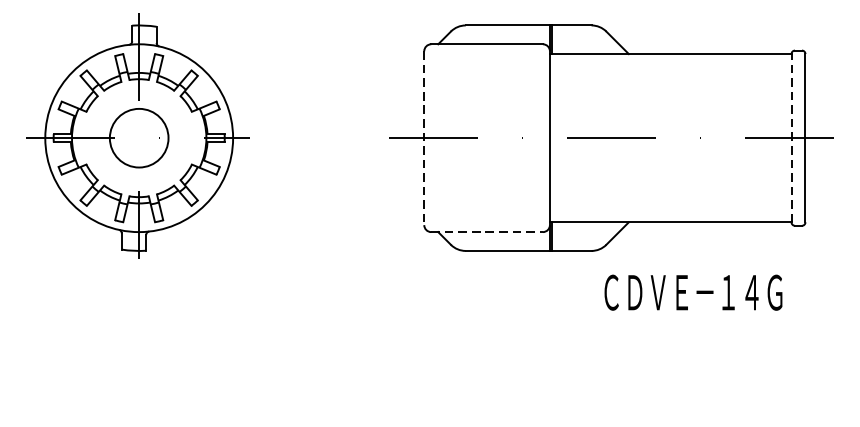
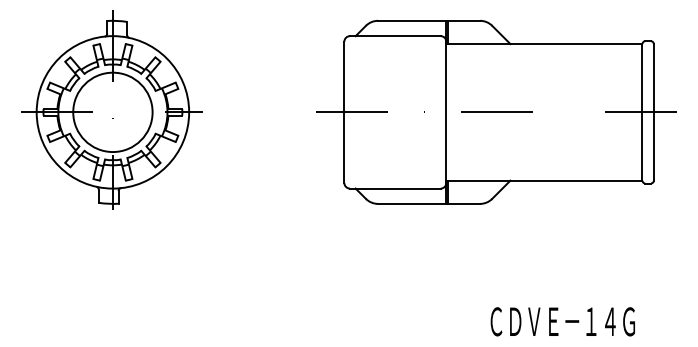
line: (791, 137) -> (642, 111), dashed -> solid
circle: (138, 138) -> (112, 112), size x1.67
line: (424, 138) -> (344, 112), dashed -> solid
line: (487, 231) -> (395, 188), dashed -> solid
text: (692, 292) -> (562, 321), moved

